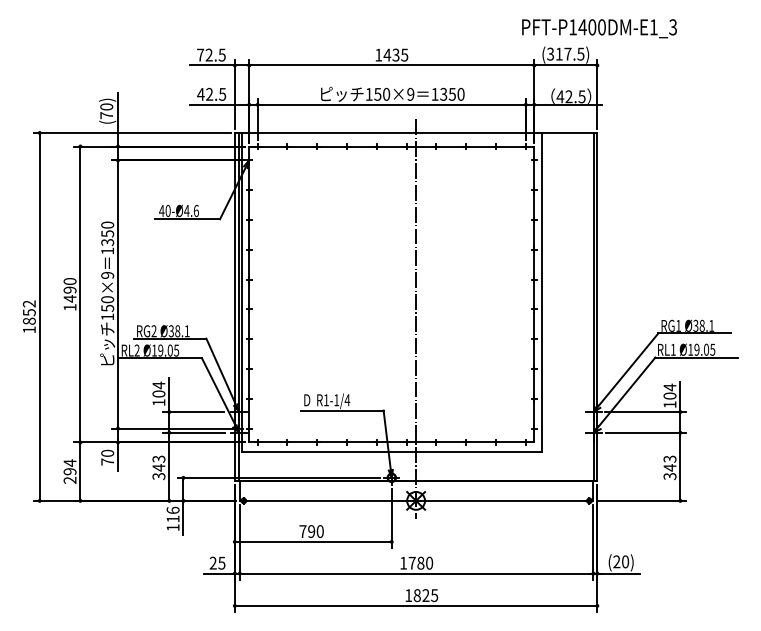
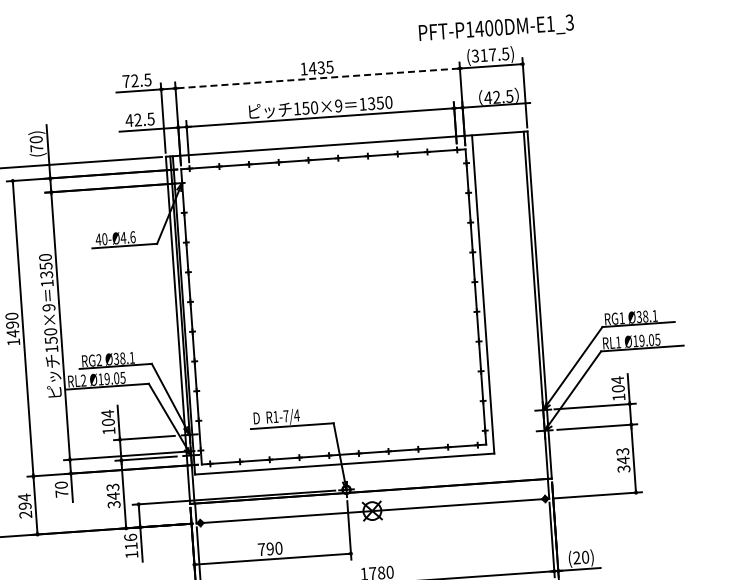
text: (599, 28) -> (496, 28), moved
line: (391, 65) -> (317, 78), solid -> dashed
line: (416, 319) -> (360, 330), removed
text: (336, 400) -> (285, 416), R1-1/4 -> R1-7/4

